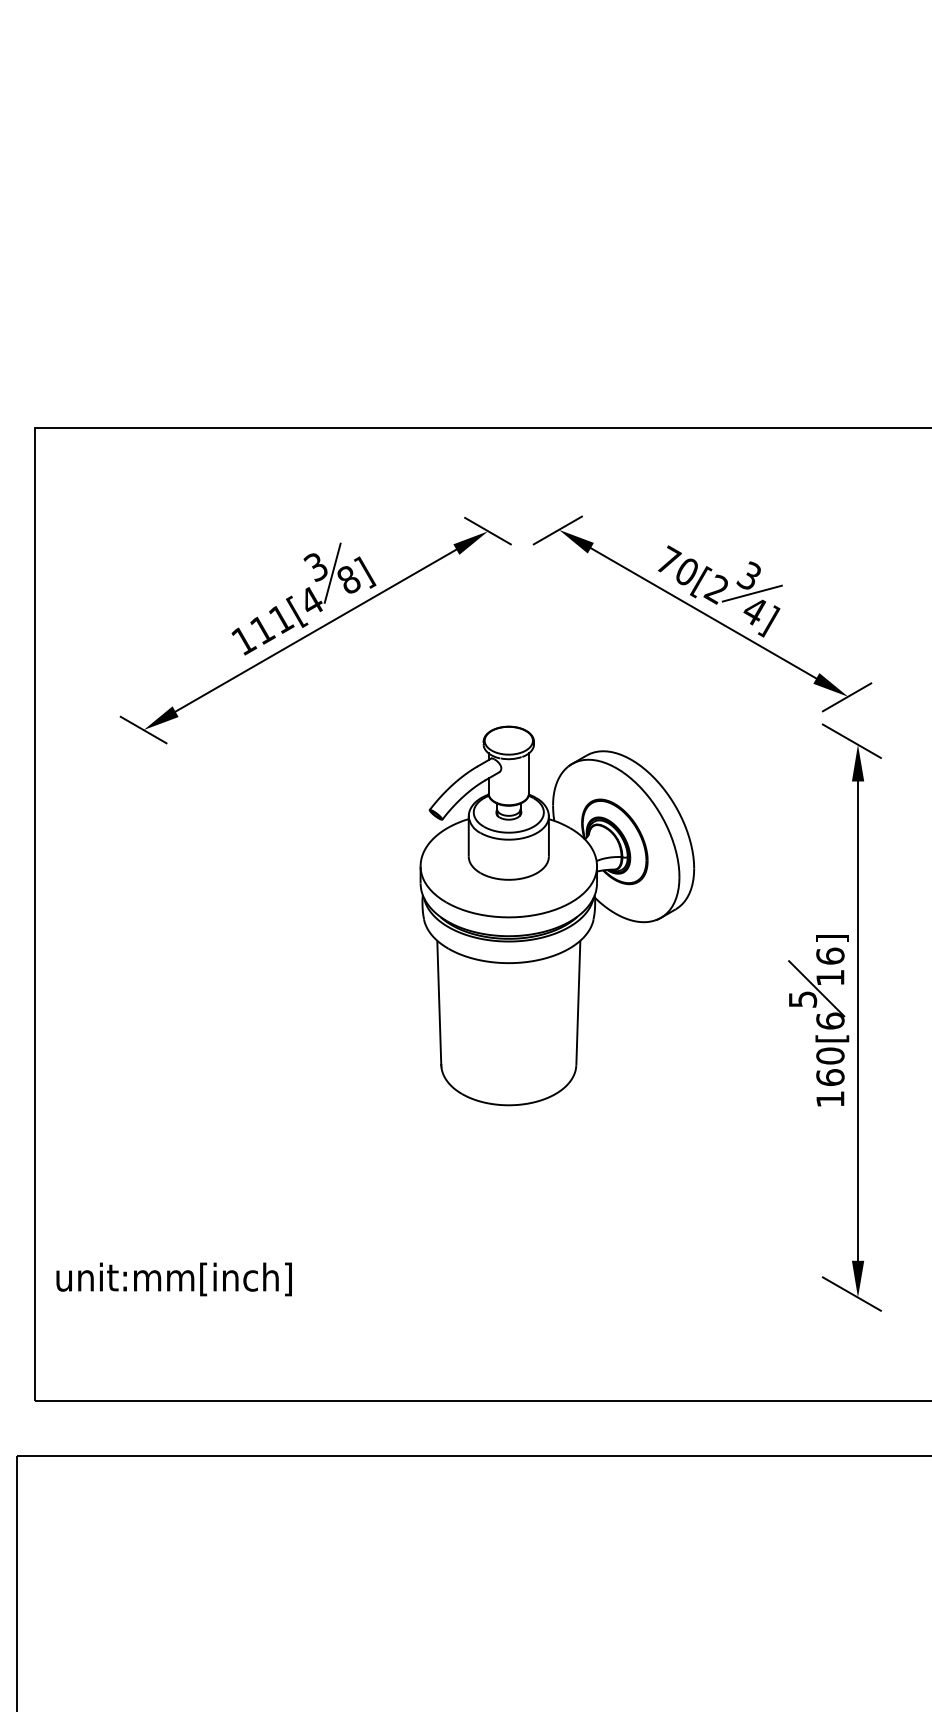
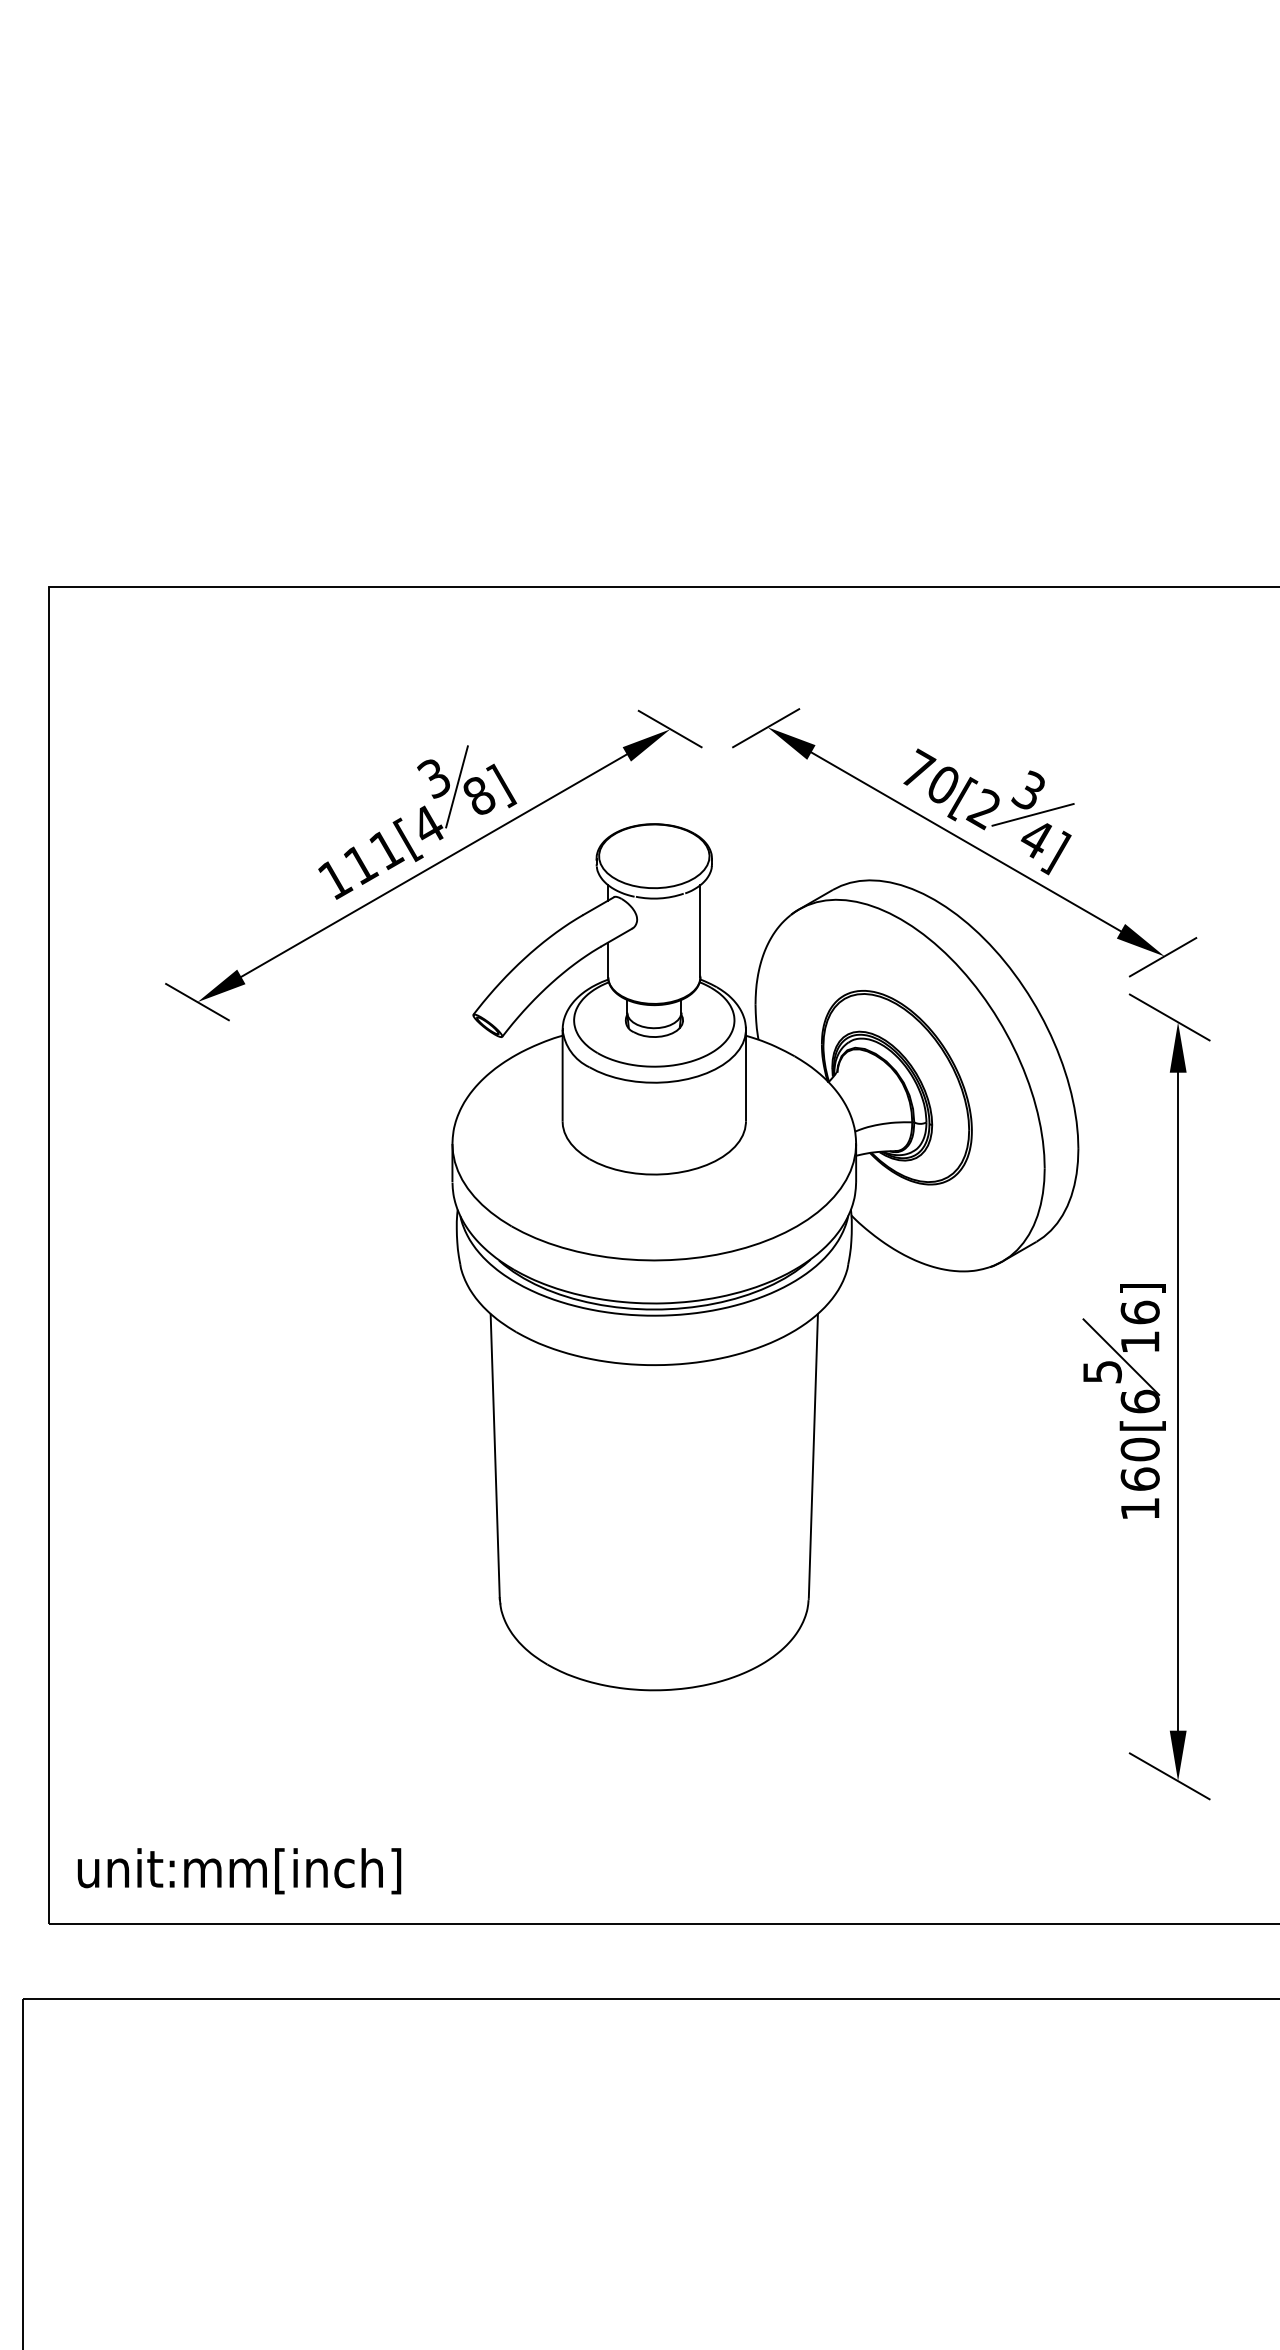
part: (557, 916) -> (765, 1257), size x1.67
text: (174, 1279) -> (239, 1871), moved

